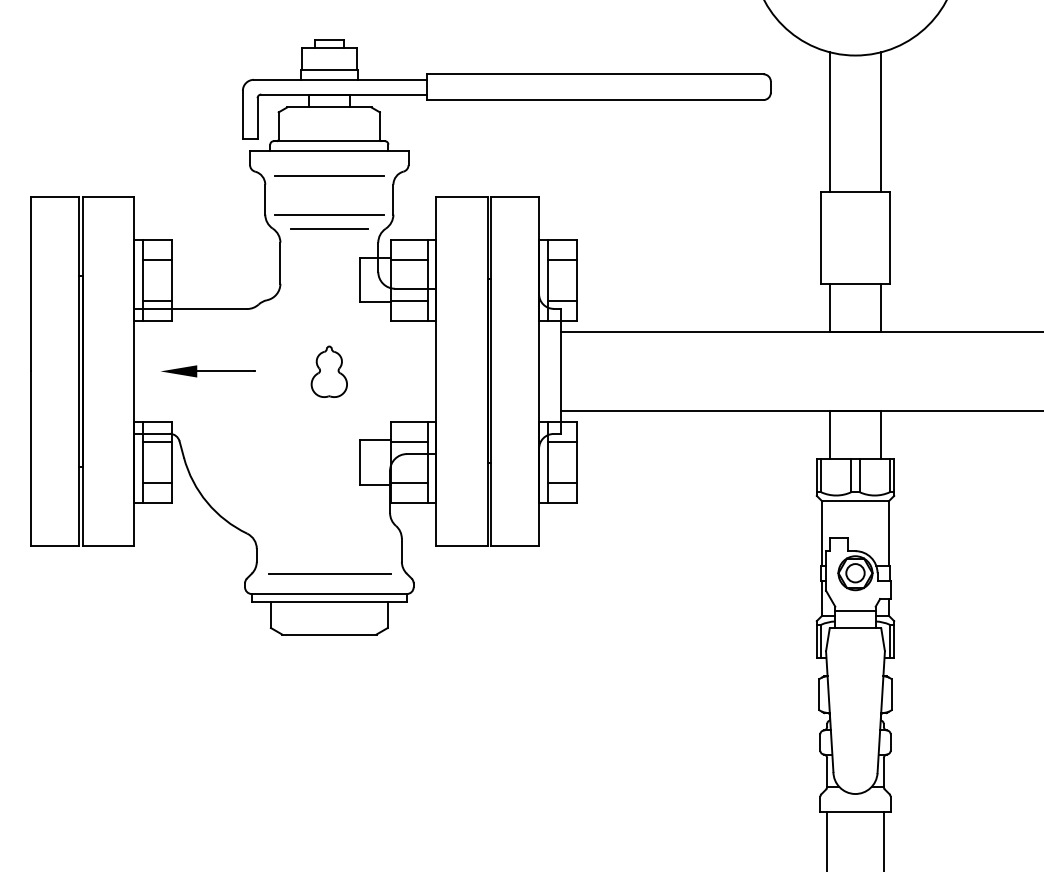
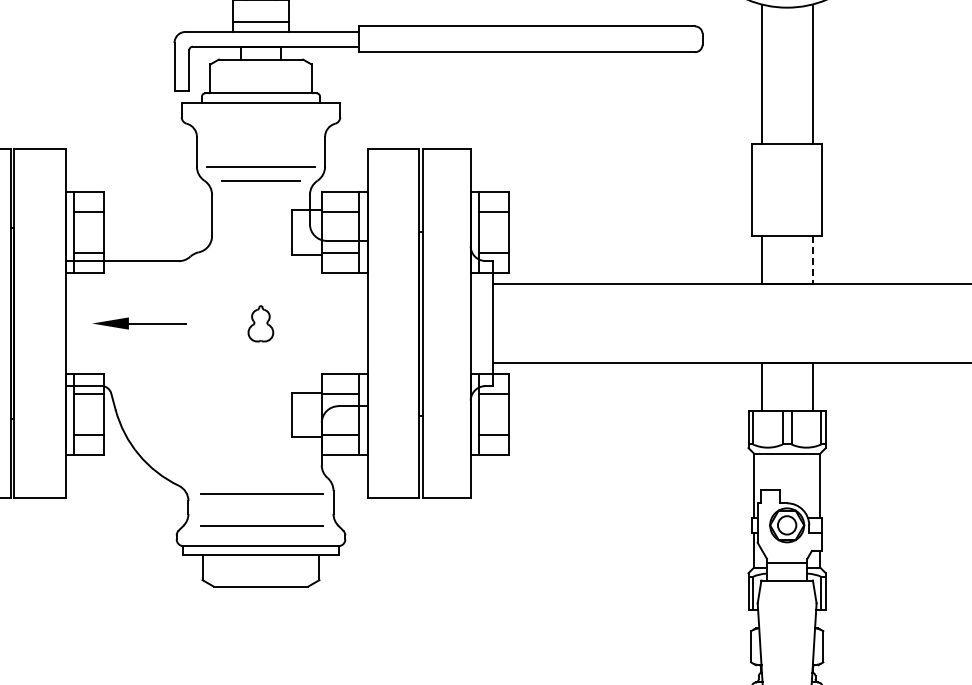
line: (329, 175) -> (261, 127), removed
line: (880, 307) -> (812, 259), solid -> dashed
part: (328, 371) -> (260, 323), size x0.7
line: (329, 541) -> (261, 493), added

